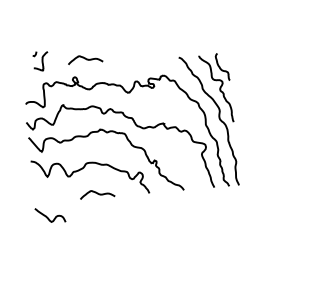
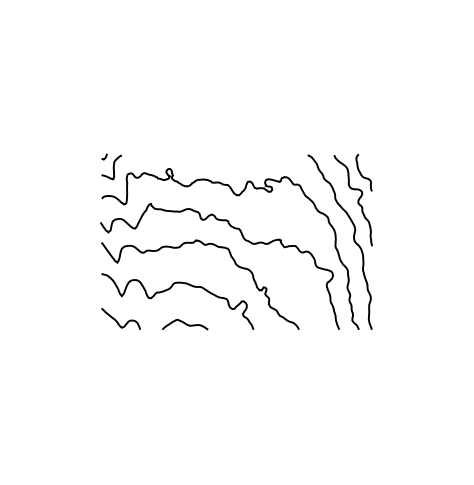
curve: (85, 59) -> (185, 146), removed
part: (40, 60) -> (111, 166), moved
curve: (47, 216) -> (117, 320), moved

